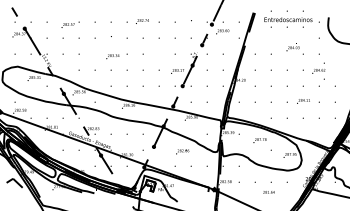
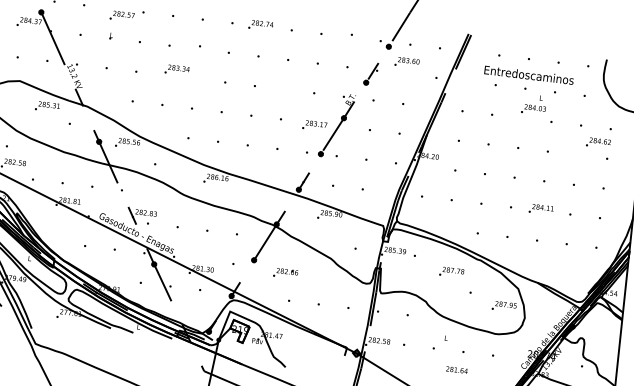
text: (288, 18) -> (529, 72), moved
text: (112, 56) -> (176, 69), moved
text: (318, 70) -> (598, 141), moved
text: (182, 151) -> (285, 272), moved

